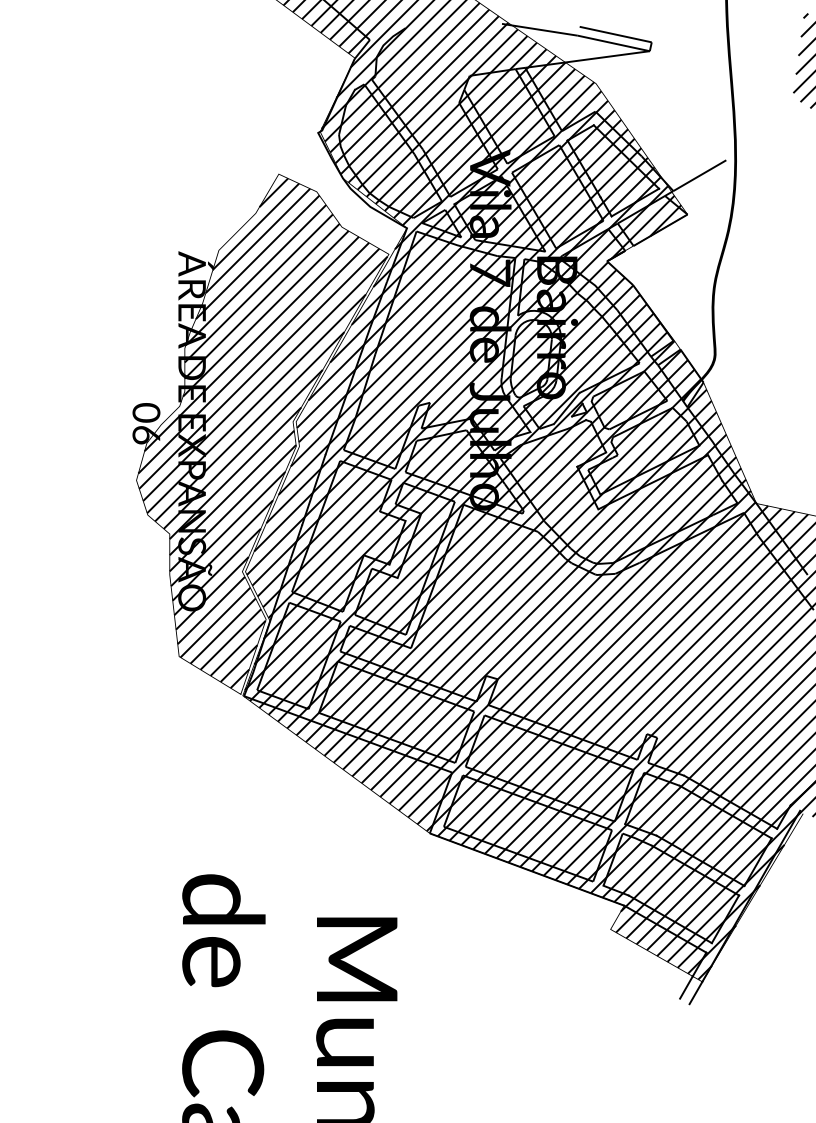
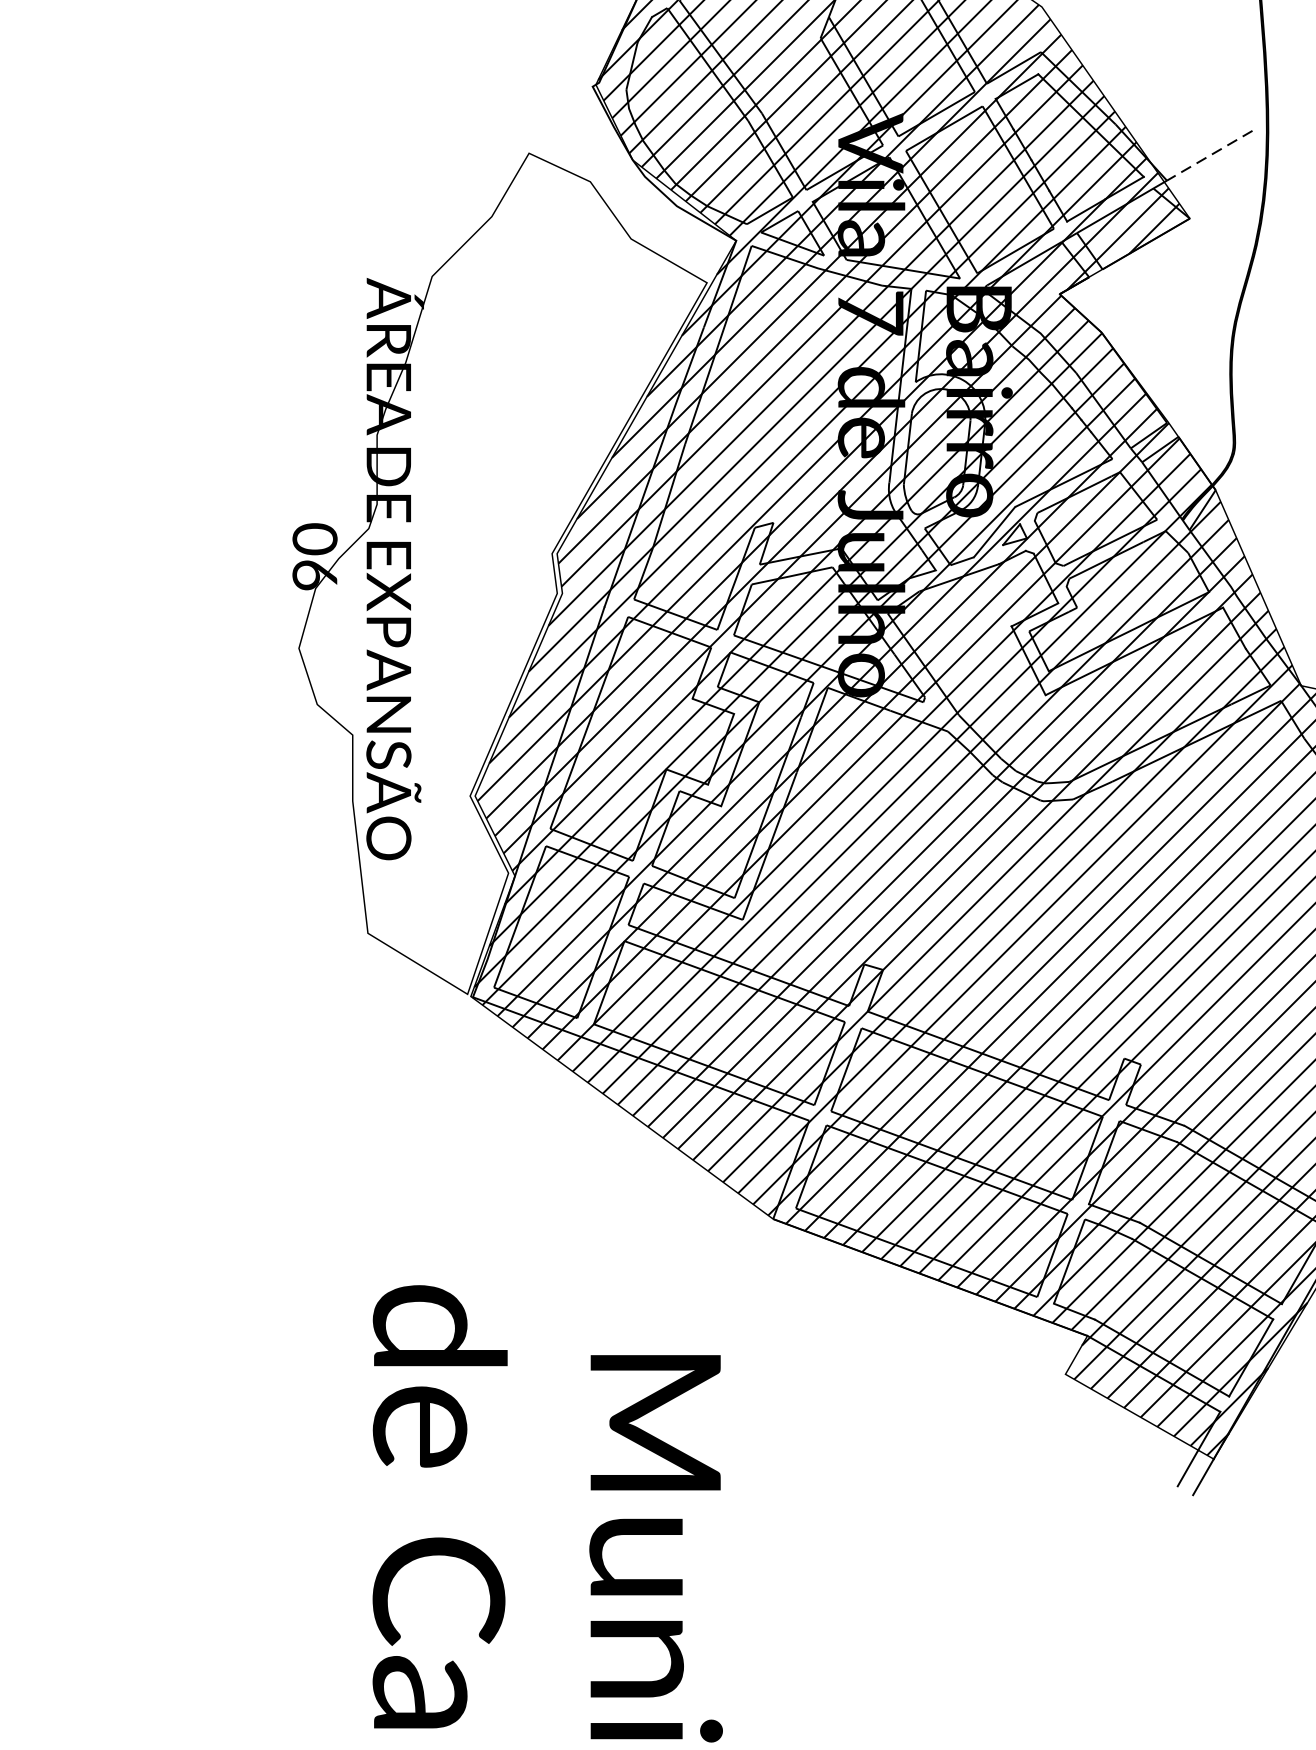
line: (699, 175) -> (1209, 155), solid -> dashed
hatch: (262, 436) -> (502, 577), removed

